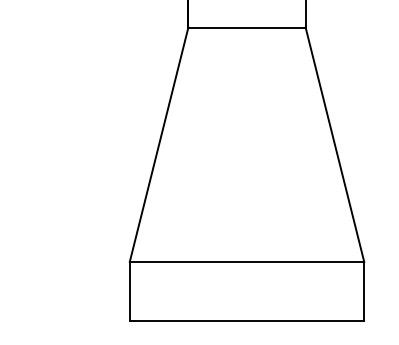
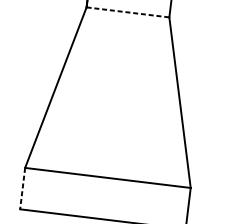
line: (247, 27) -> (128, 12), solid -> dashed
line: (129, 291) -> (22, 188), solid -> dashed

